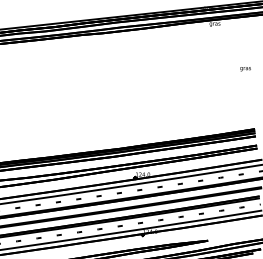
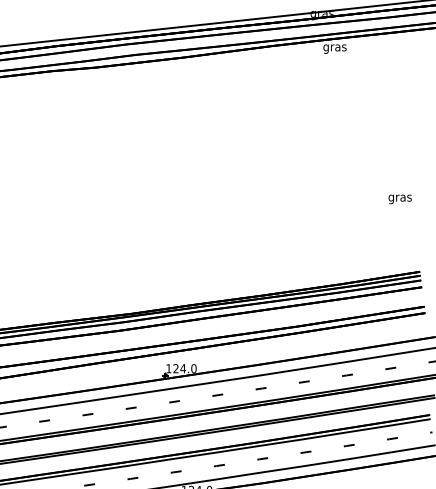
text: (245, 69) -> (399, 200), moved

